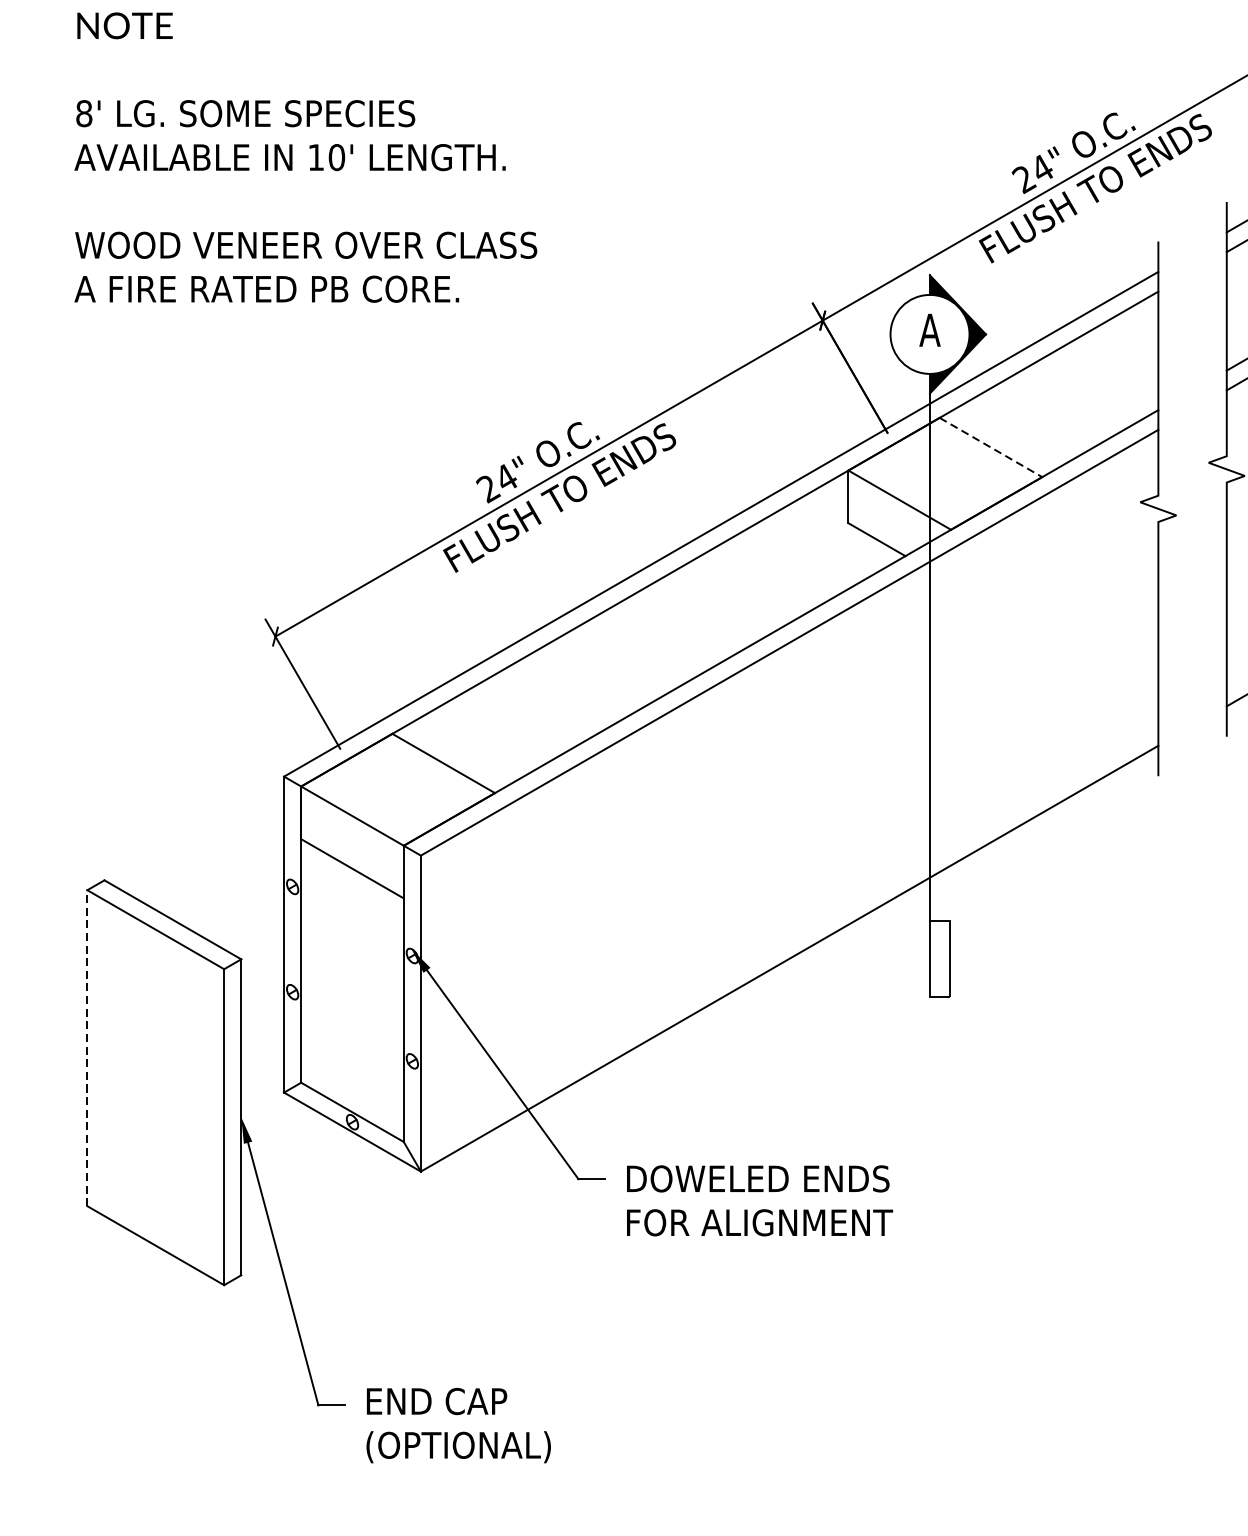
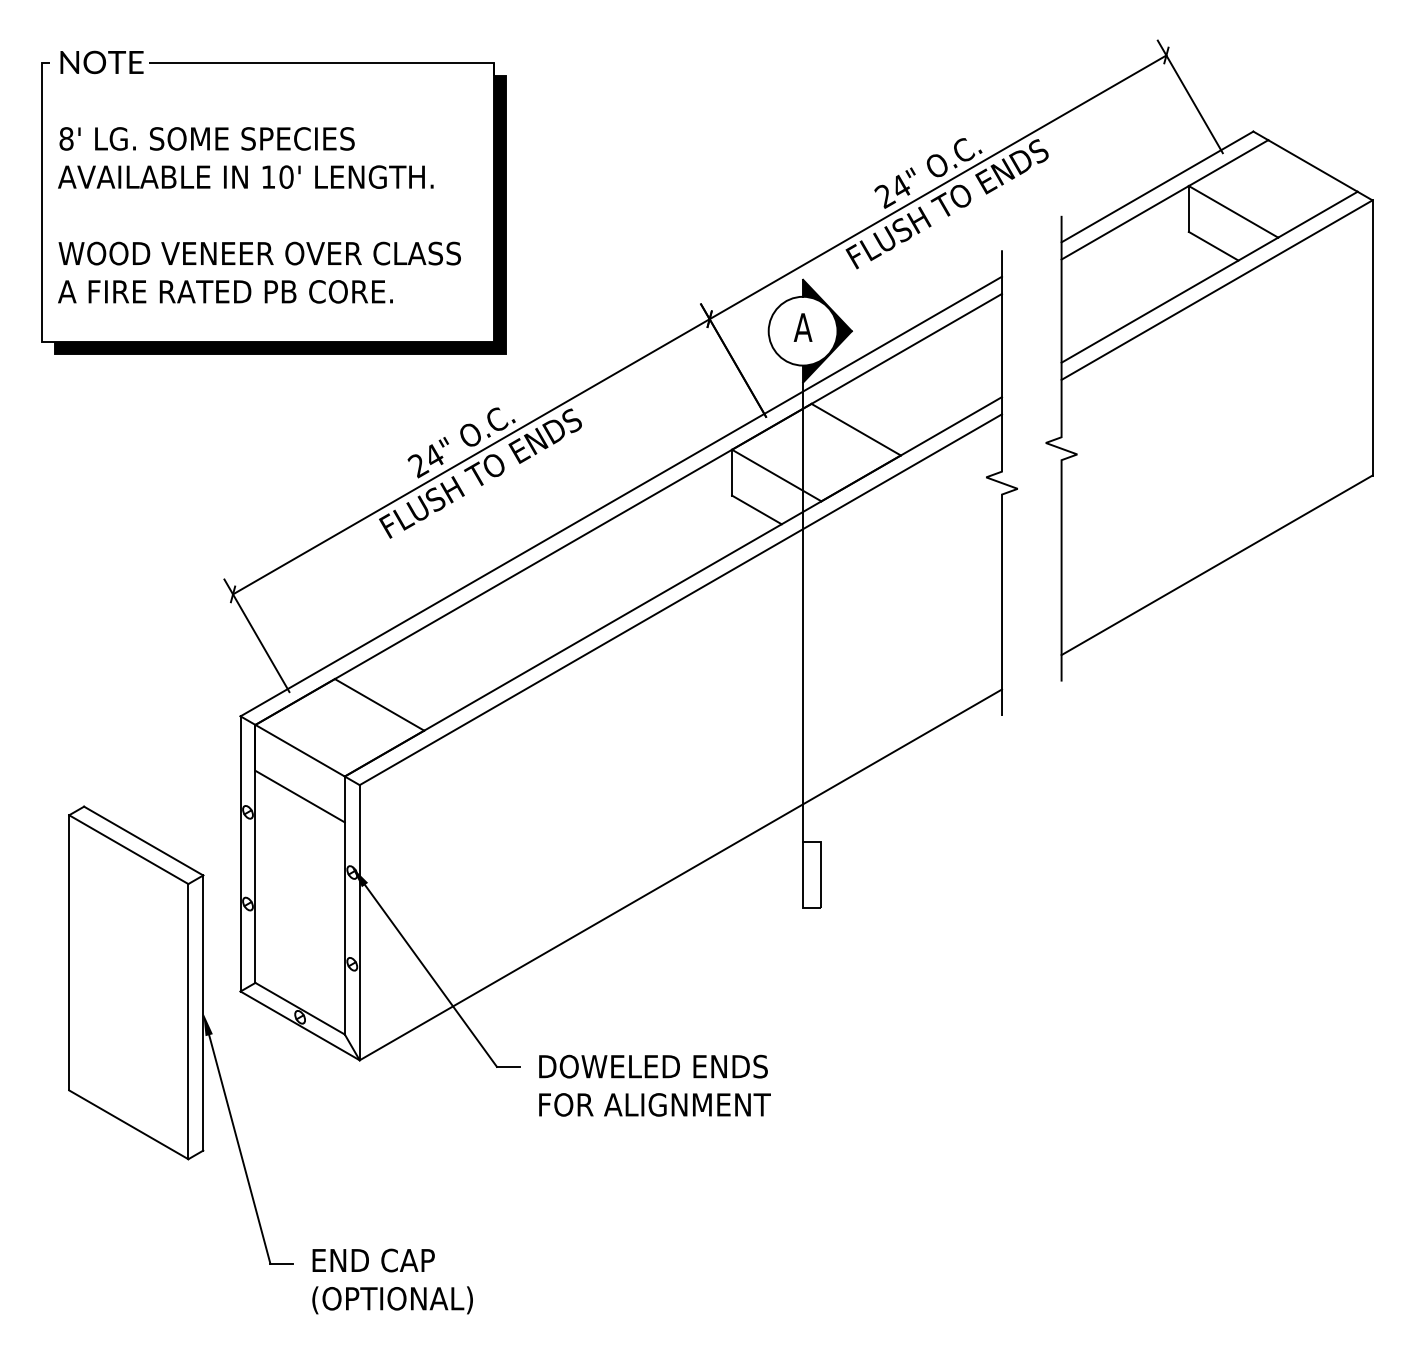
part: (321, 346) -> (273, 341), added
line: (991, 447) -> (856, 429), dashed -> solid
line: (87, 1047) -> (69, 952), dashed -> solid

